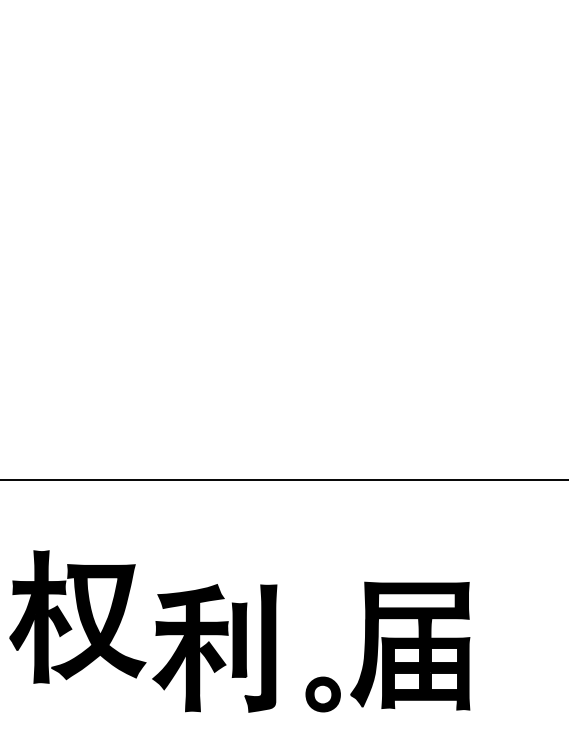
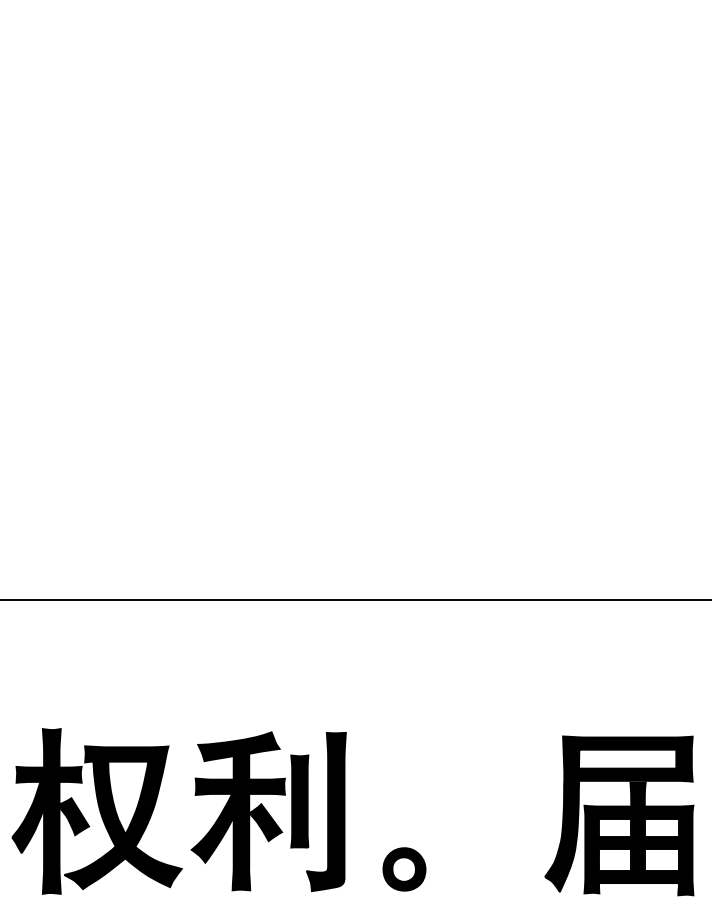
part: (77, 617) -> (96, 811), moved
part: (410, 645) -> (619, 815), moved

